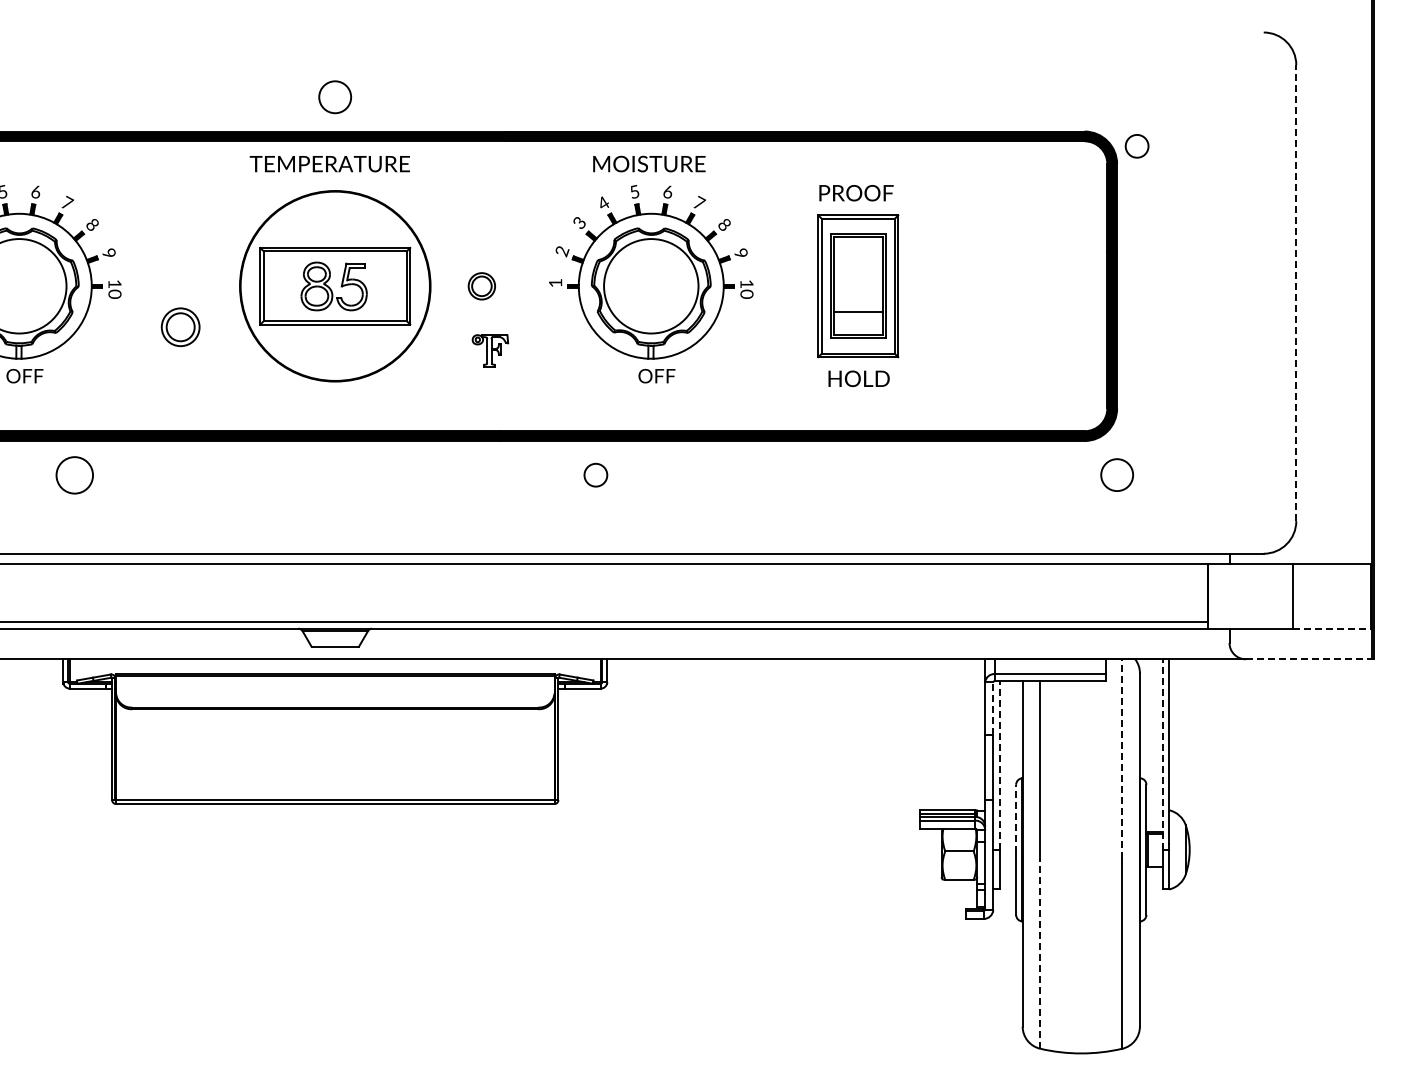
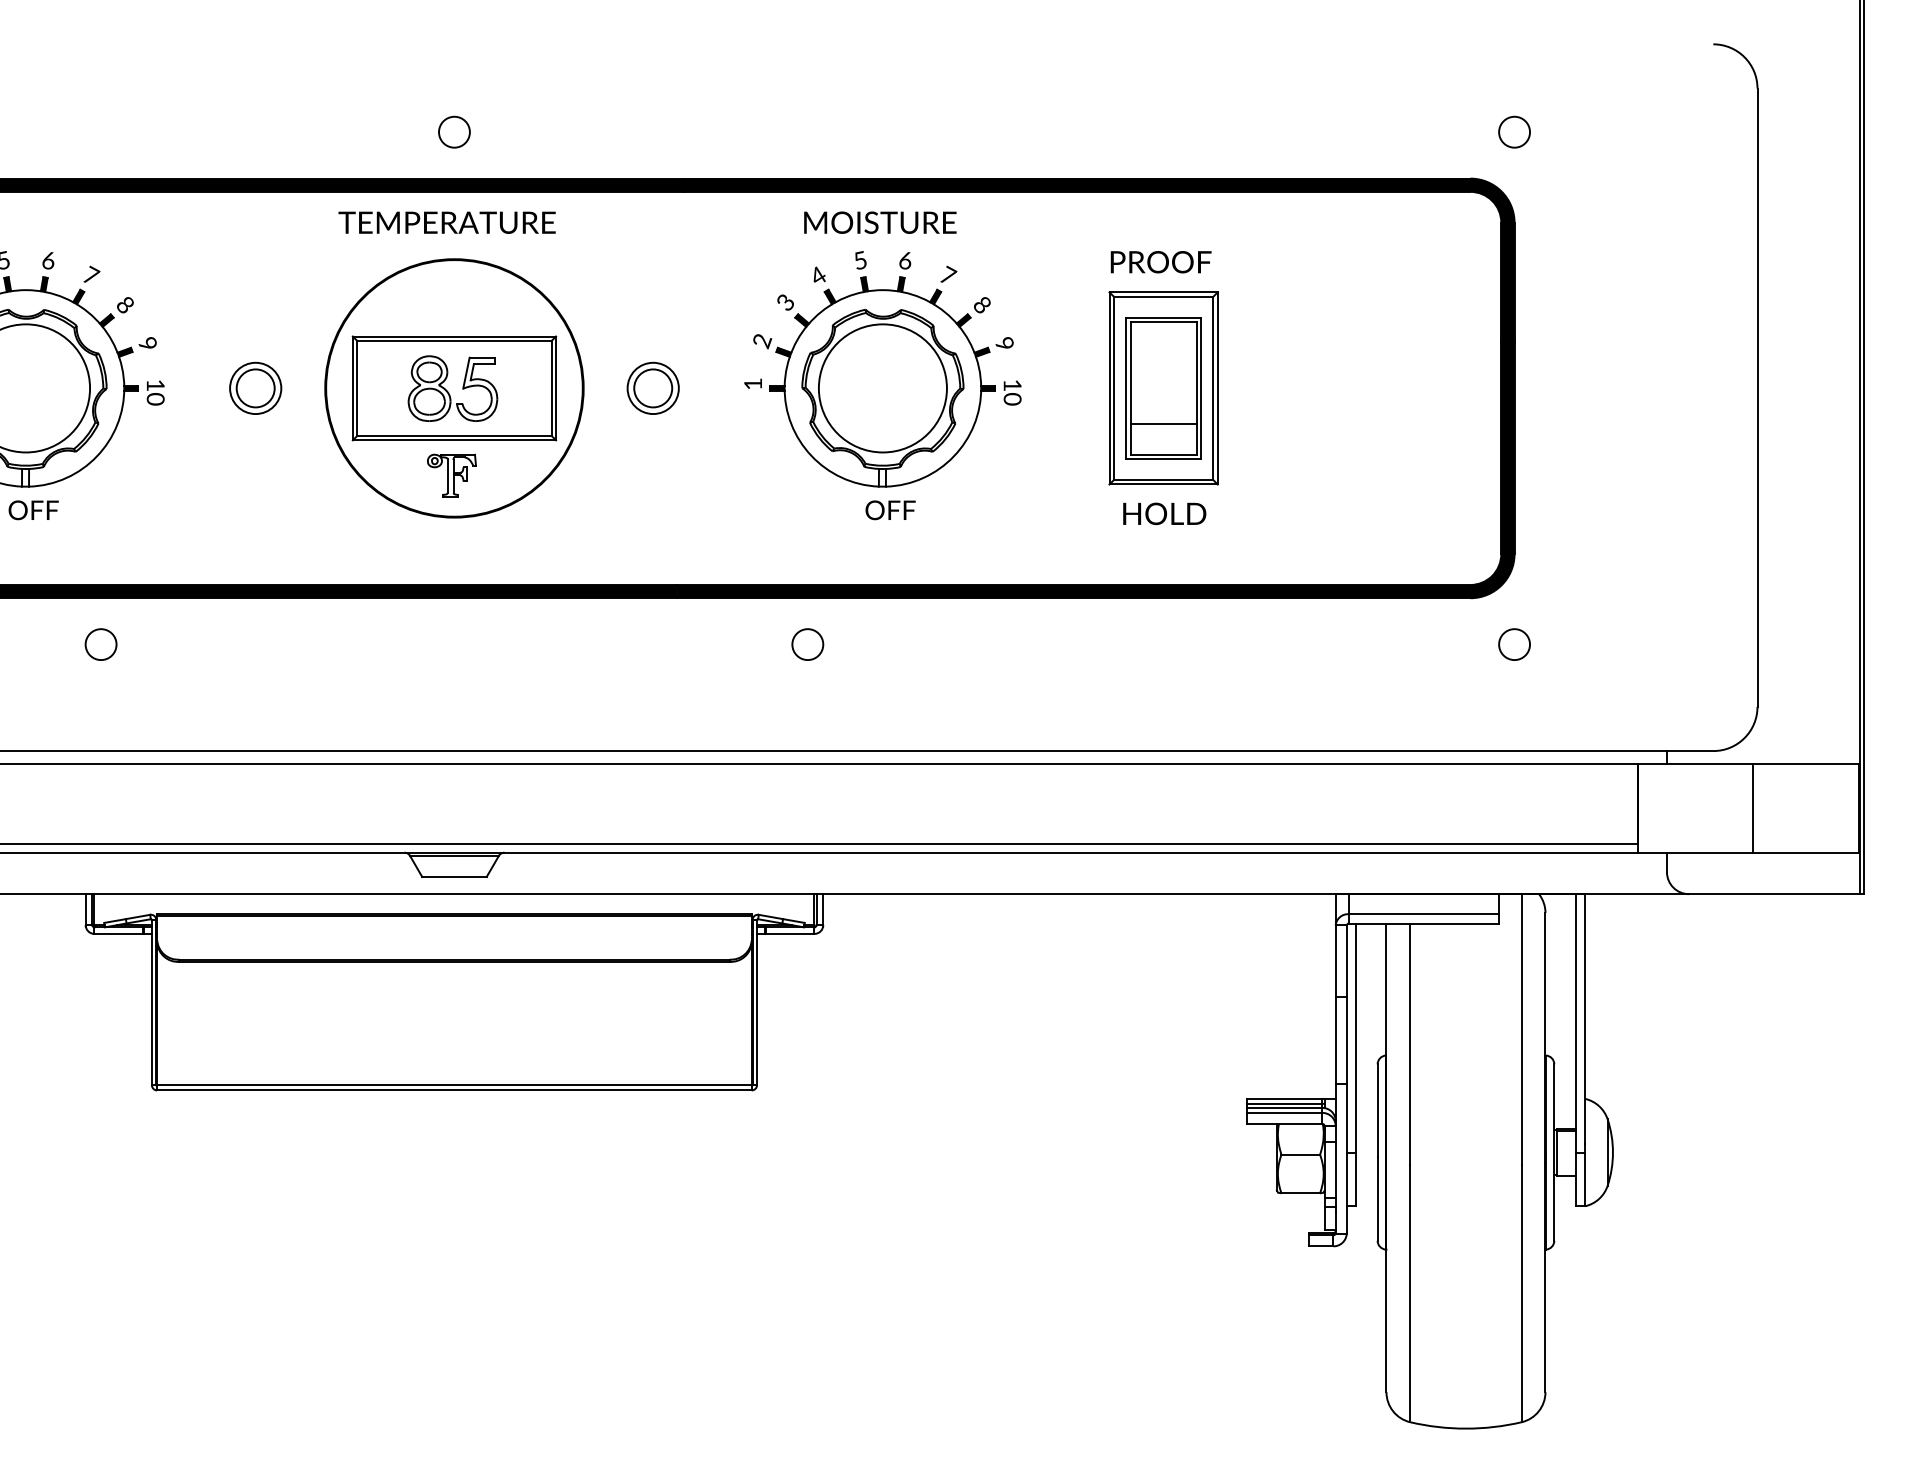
circle: (335, 97) -> (454, 132), size x0.71
circle: (1136, 146) -> (1513, 132), moved
part: (481, 286) -> (652, 388), size x1.43
line: (1296, 292) -> (1757, 396), dashed -> solid
part: (180, 327) -> (255, 388), moved
part: (490, 350) -> (452, 475), moved
circle: (74, 474) -> (100, 643), size x0.62
circle: (1116, 475) -> (1513, 644), size x0.71
line: (1332, 628) -> (1806, 852), dashed -> solid
line: (1309, 659) -> (1775, 894), dashed -> solid
line: (993, 708) -> (1346, 960), dashed -> solid
line: (1162, 754) -> (1576, 1023), dashed -> solid
line: (1122, 759) -> (1521, 1030), dashed -> solid
line: (999, 764) -> (1355, 1036), dashed -> solid
line: (1016, 818) -> (1378, 1110), dashed -> solid
line: (1040, 953) -> (1410, 1293), dashed -> solid

